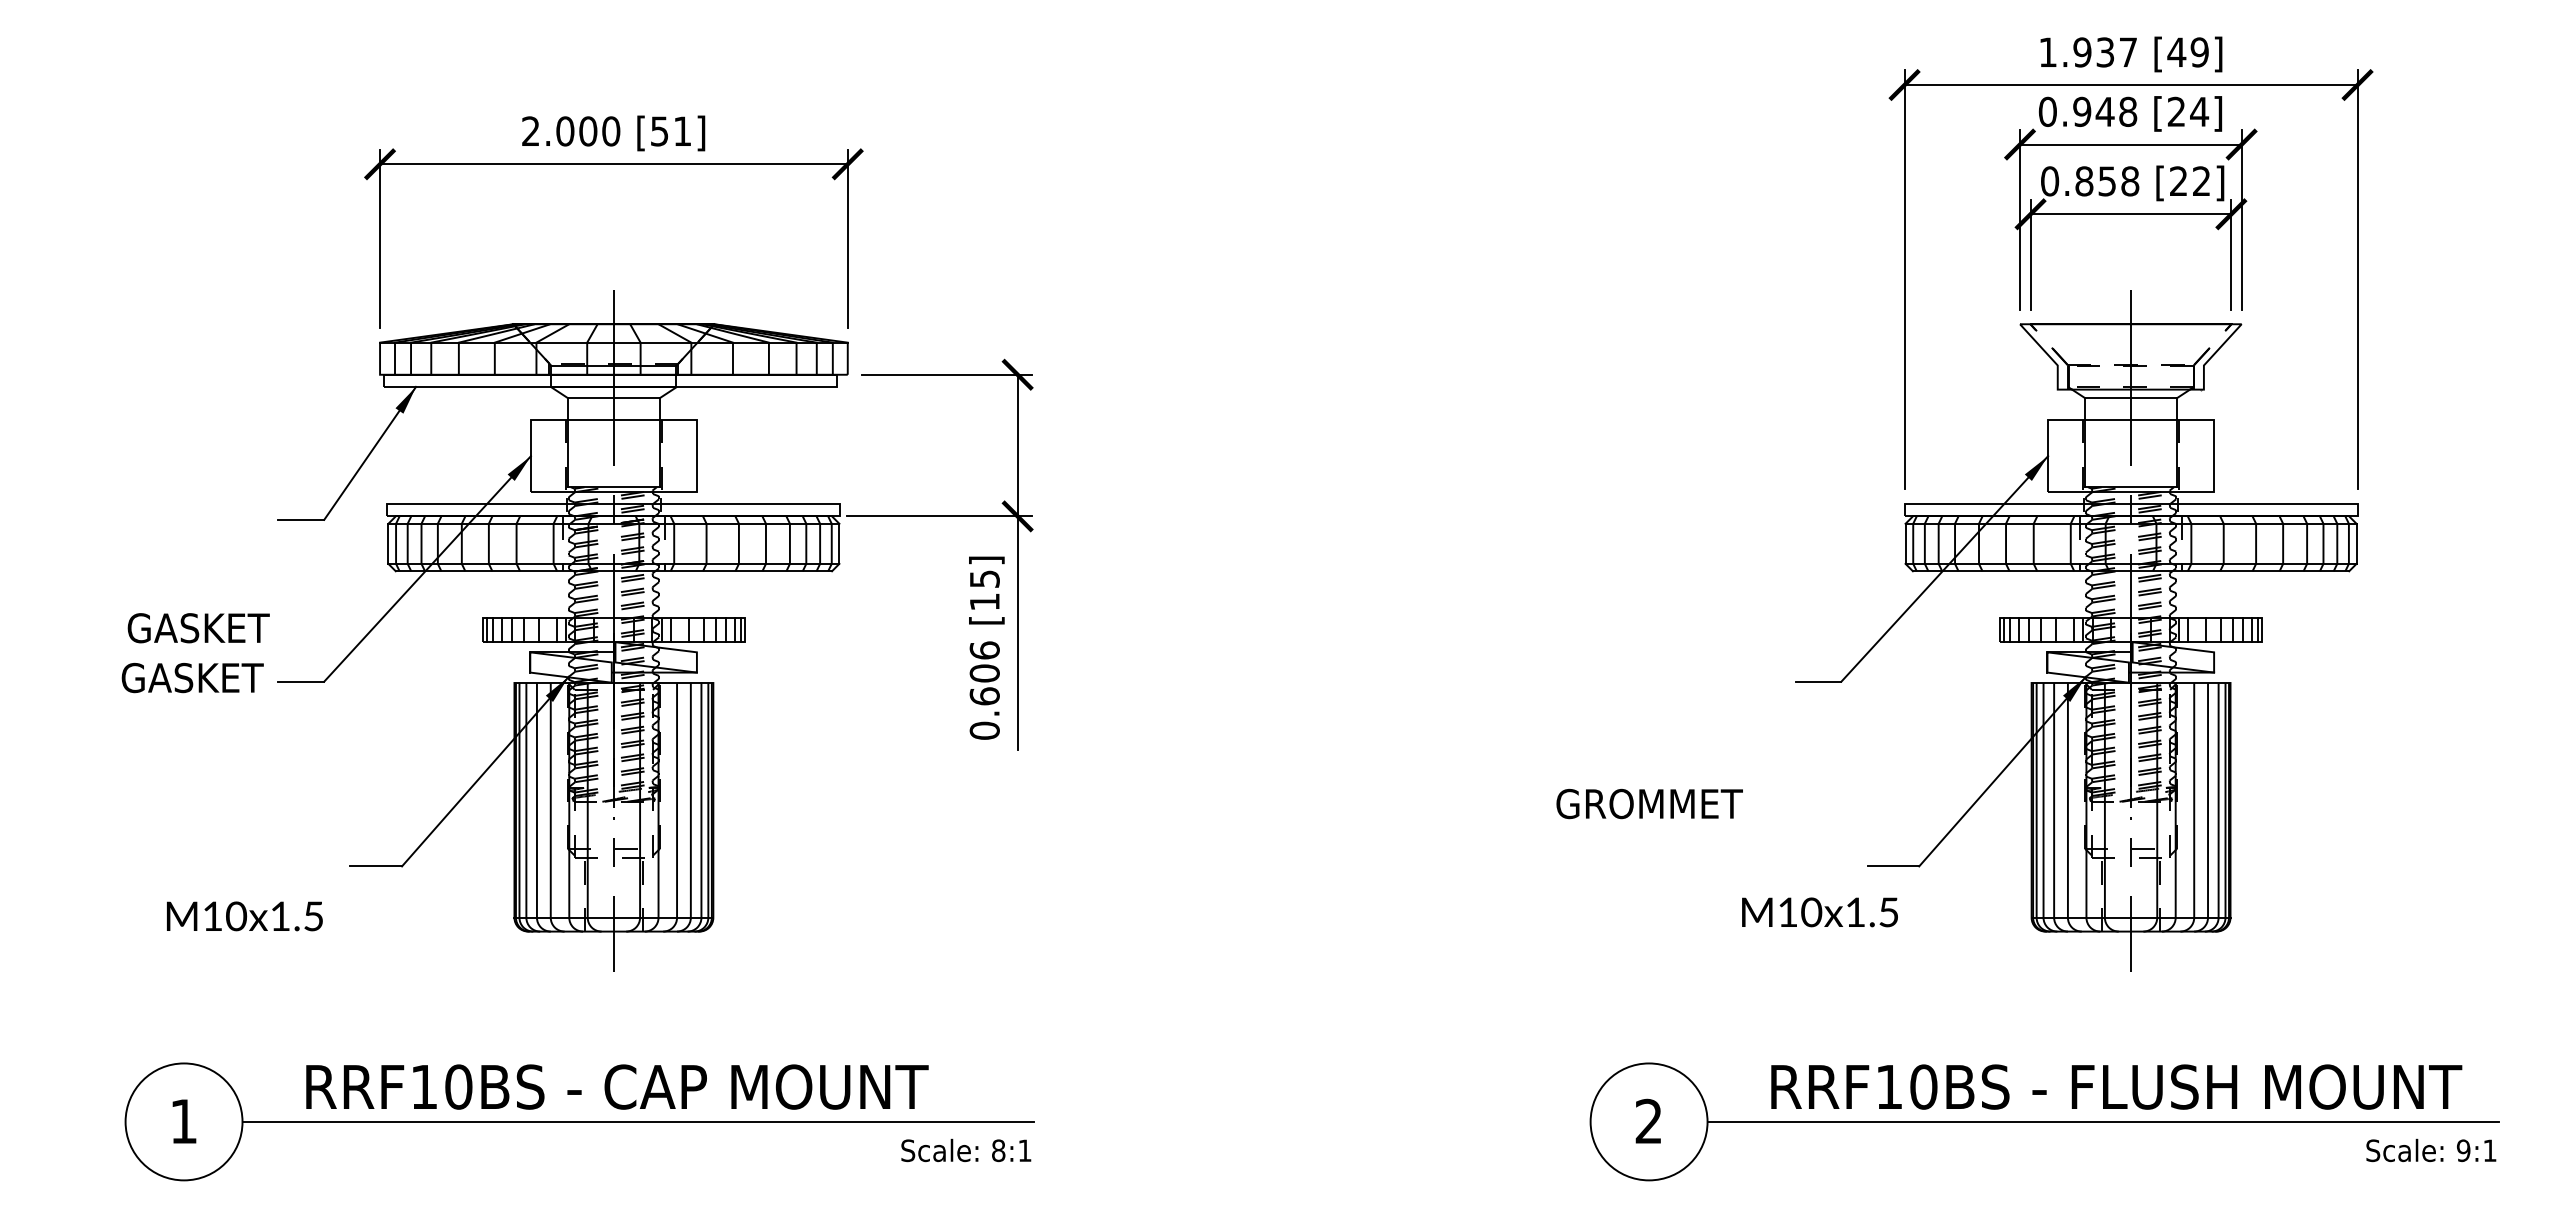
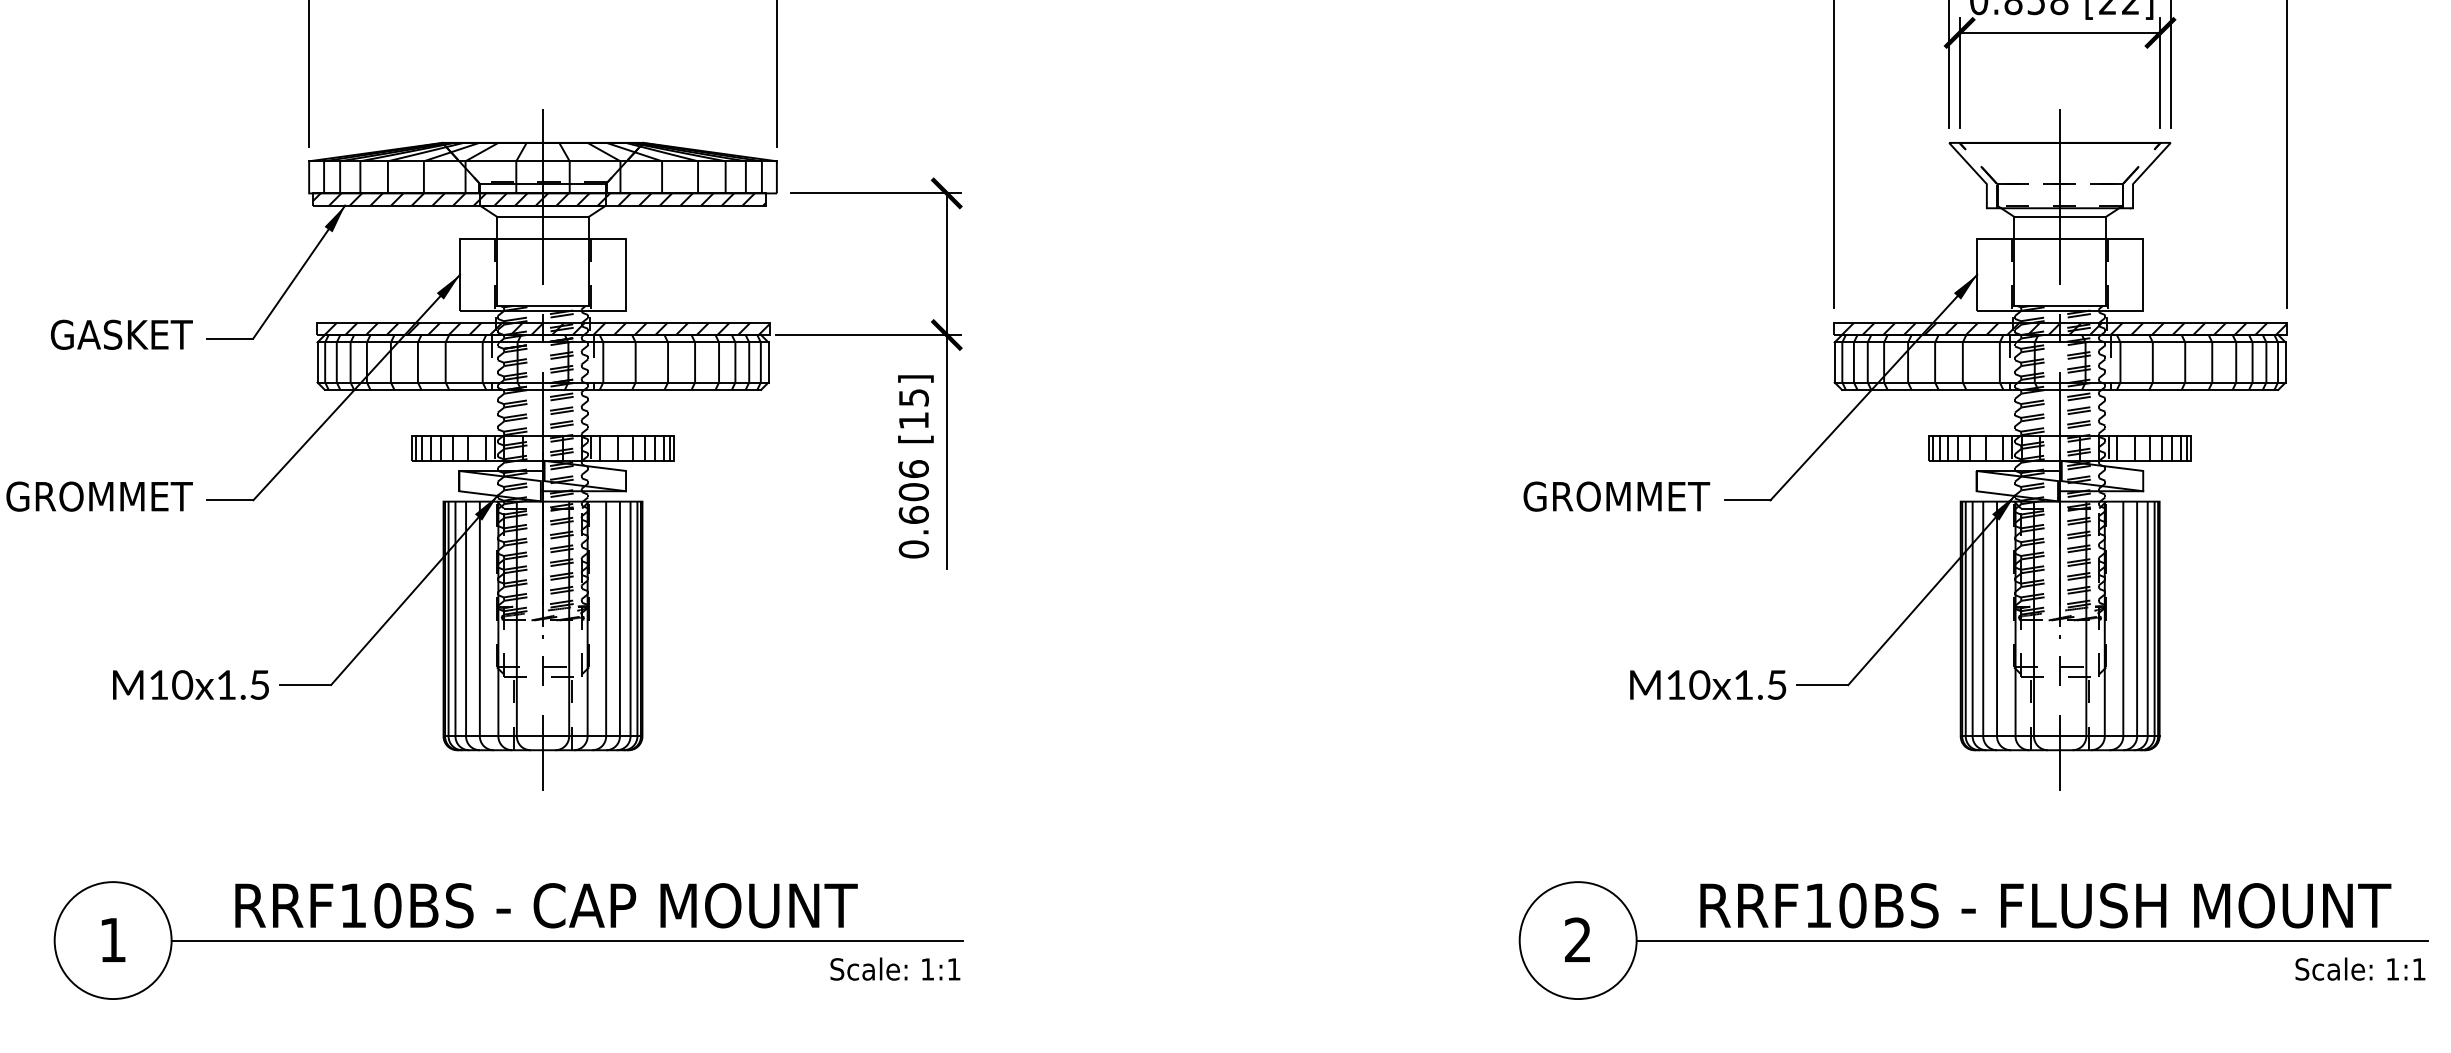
hatch: (609, 380) -> (538, 199), added
hatch: (613, 509) -> (542, 328), added
hatch: (2130, 509) -> (2059, 328), added
text: (198, 628) -> (121, 335), moved
text: (148, 677) -> (77, 496), GASKET -> GROMMET
text: (1649, 803) -> (1616, 496), moved
text: (1819, 912) -> (1707, 685), moved
text: (244, 916) -> (190, 685), moved
text: (998, 1150) -> (927, 969), 8:1 -> 1:1
text: (2463, 1150) -> (2392, 969), 9:1 -> 1:1

